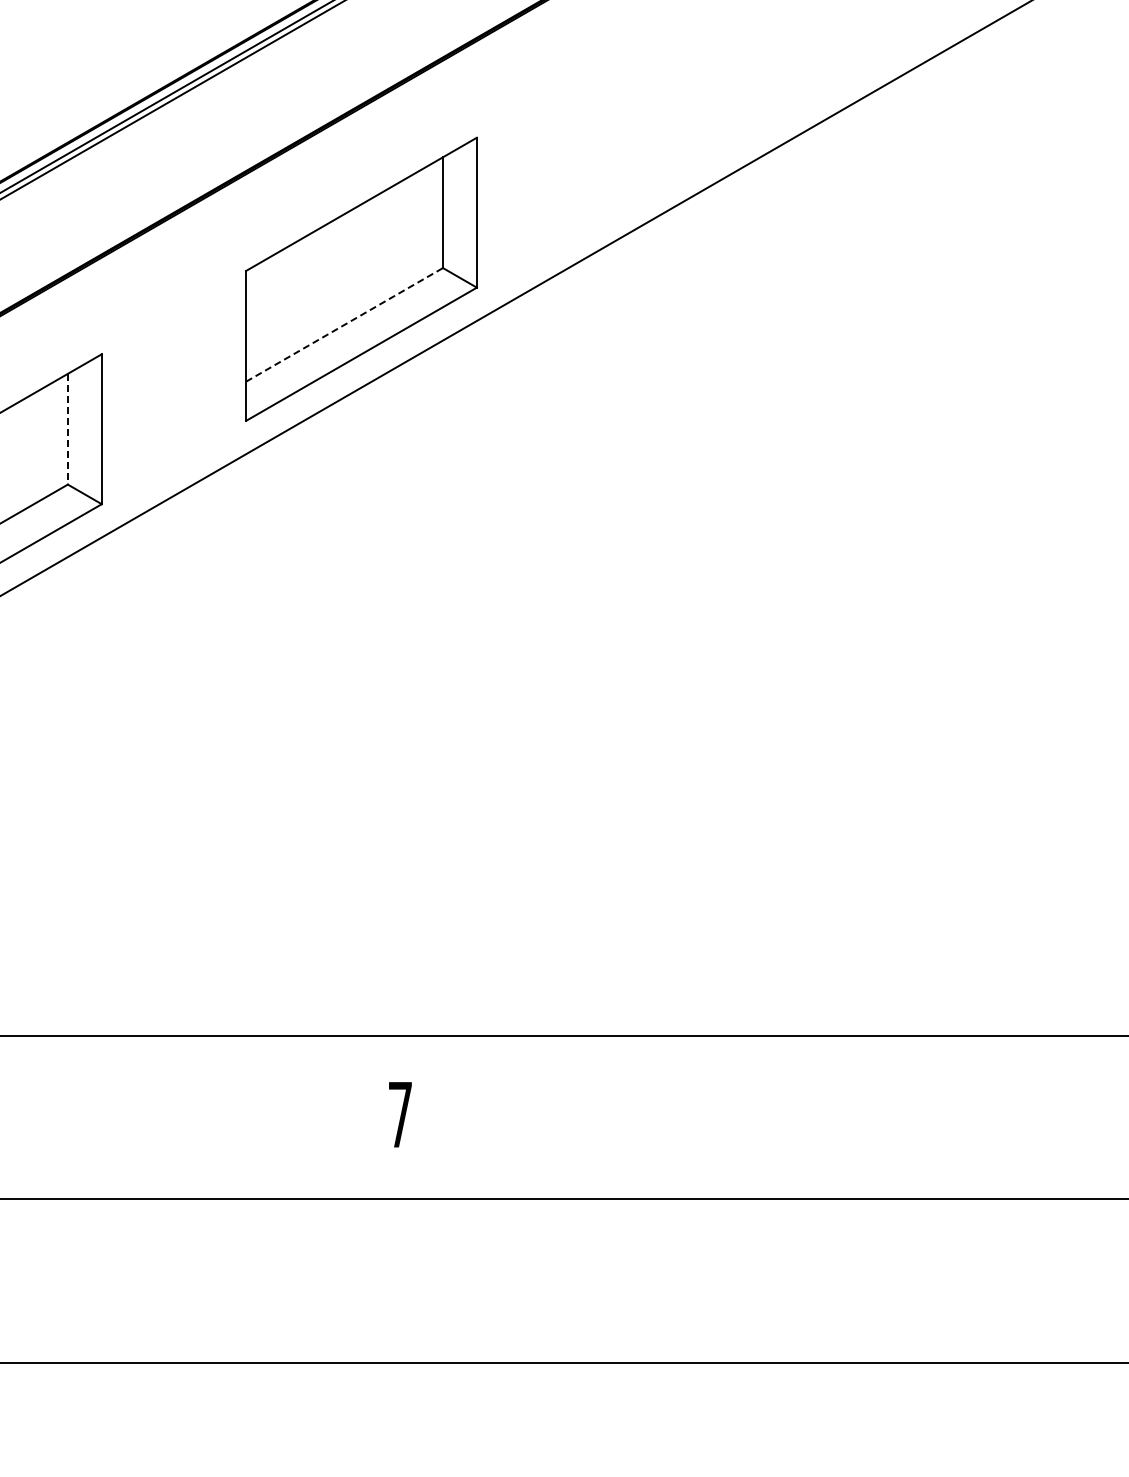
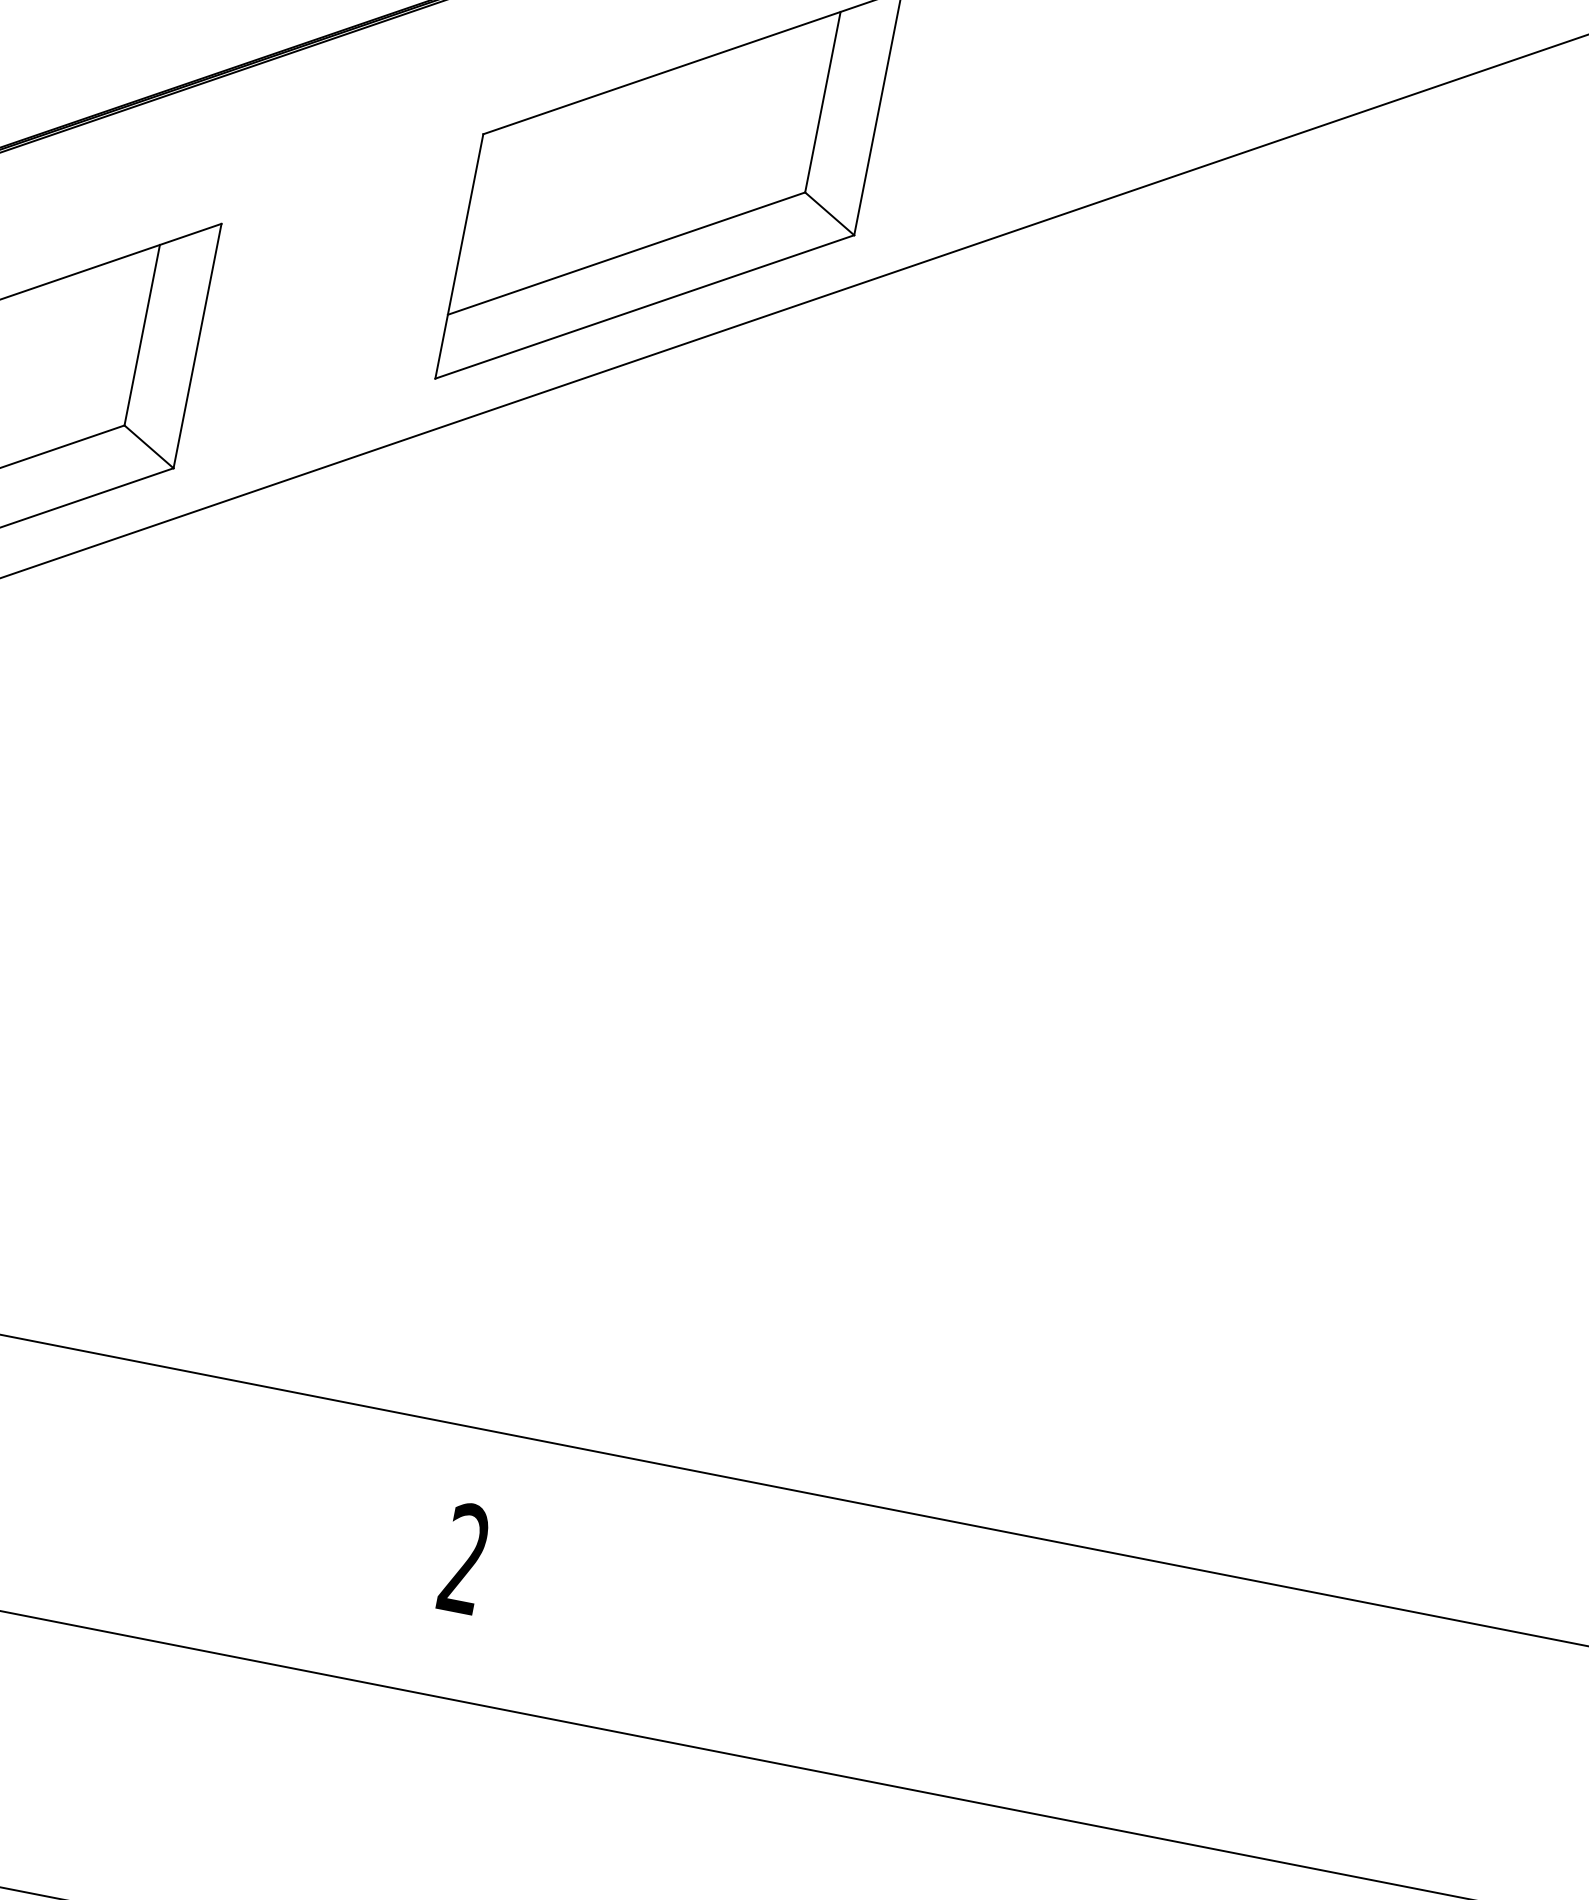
line: (344, 324) -> (626, 252), dashed -> solid
line: (67, 429) -> (141, 335), dashed -> solid
text: (399, 1114) -> (463, 1558), 7 -> 2

